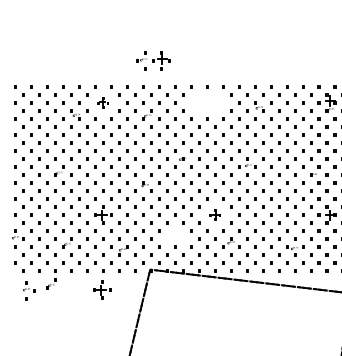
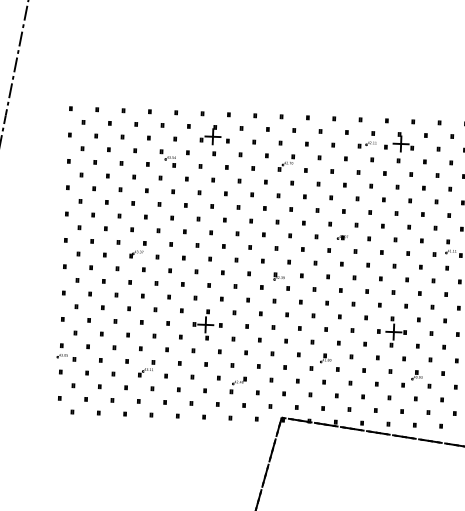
part: (153, 60) -> (386, 145), moved
part: (103, 102) -> (215, 139), size x1.67
part: (215, 214) -> (392, 330), size x1.67
part: (175, 234) -> (325, 361), added
part: (51, 283) -> (118, 434), removed
part: (102, 289) -> (201, 447), removed
part: (29, 290) -> (81, 444), removed

